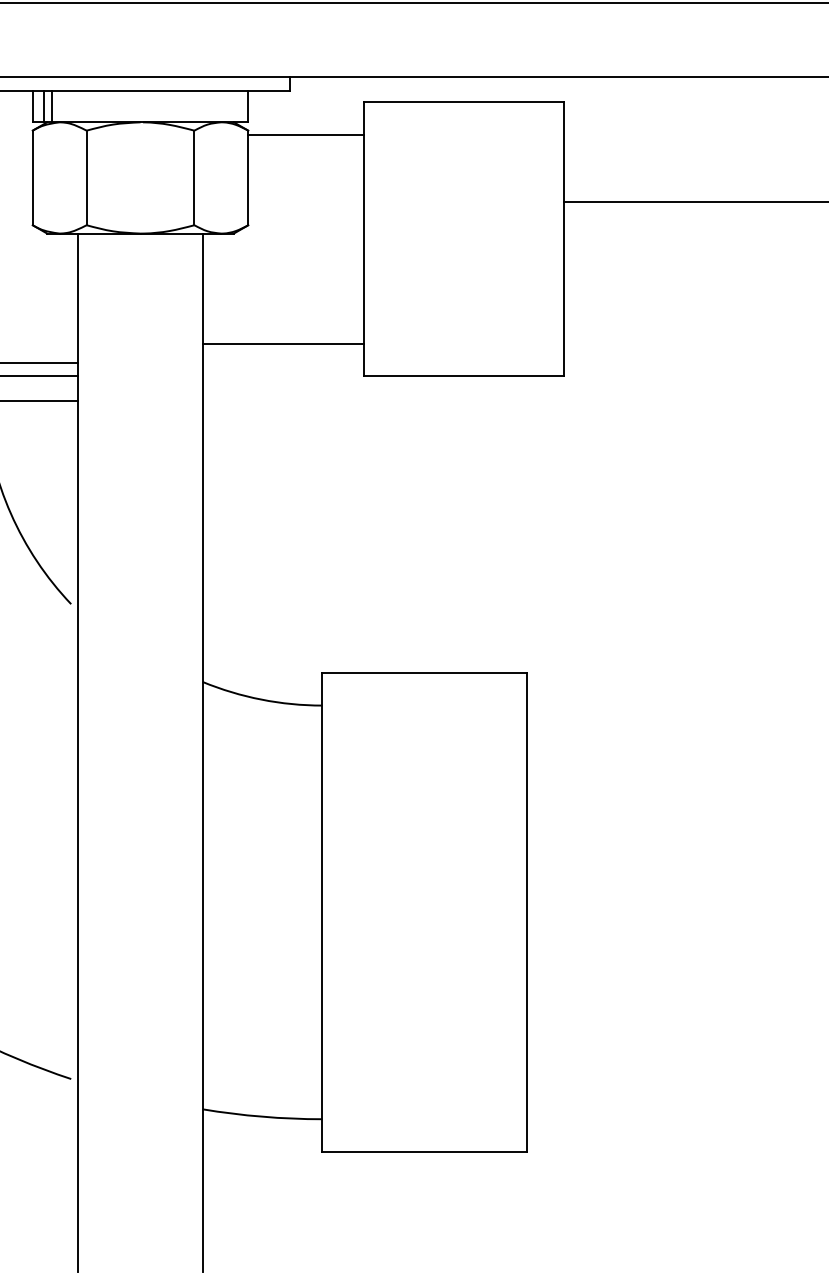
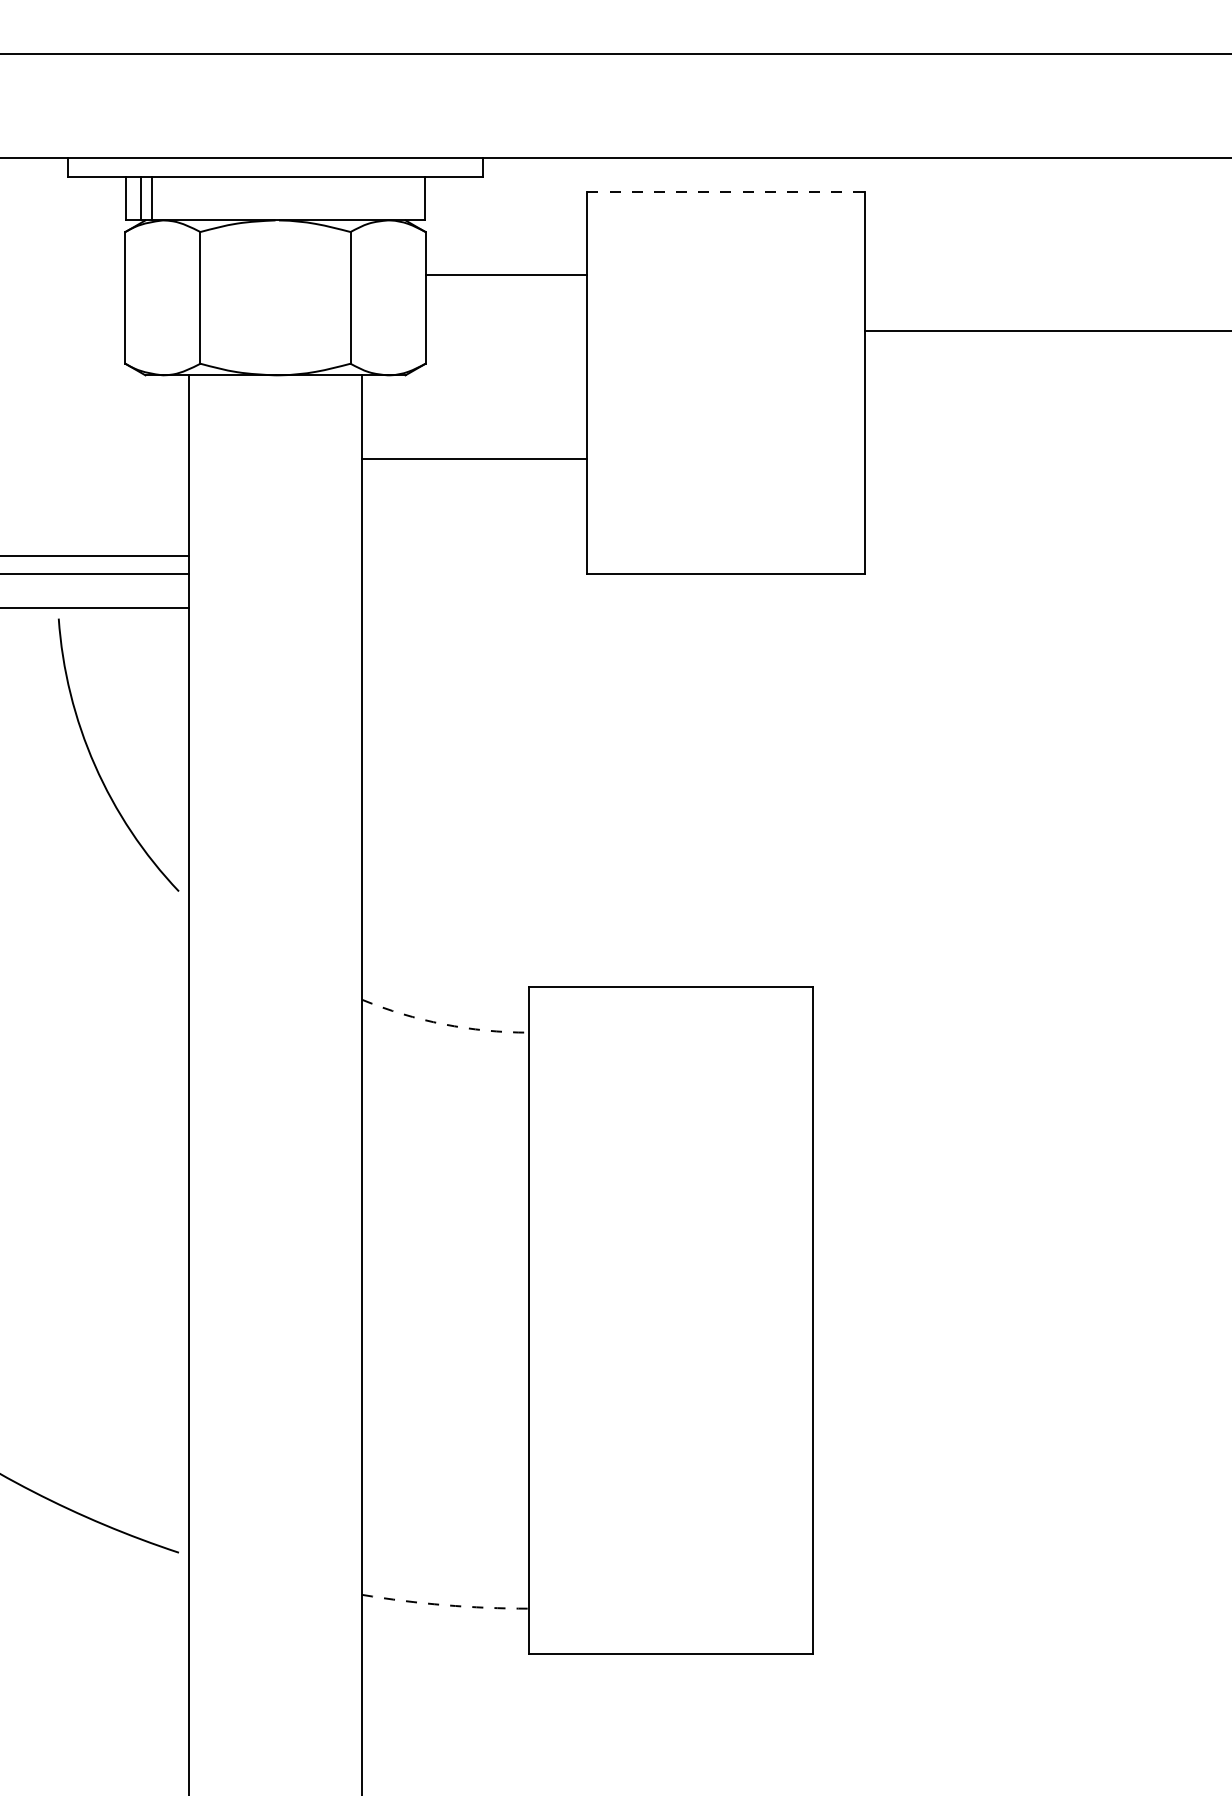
line: (463, 102) -> (725, 192), solid -> dashed
line: (306, 134) -> (506, 274), moved
line: (283, 343) -> (474, 458), moved
arc: (261, 699) -> (443, 1024), solid -> dashed
arc: (262, 1116) -> (445, 1605), solid -> dashed

